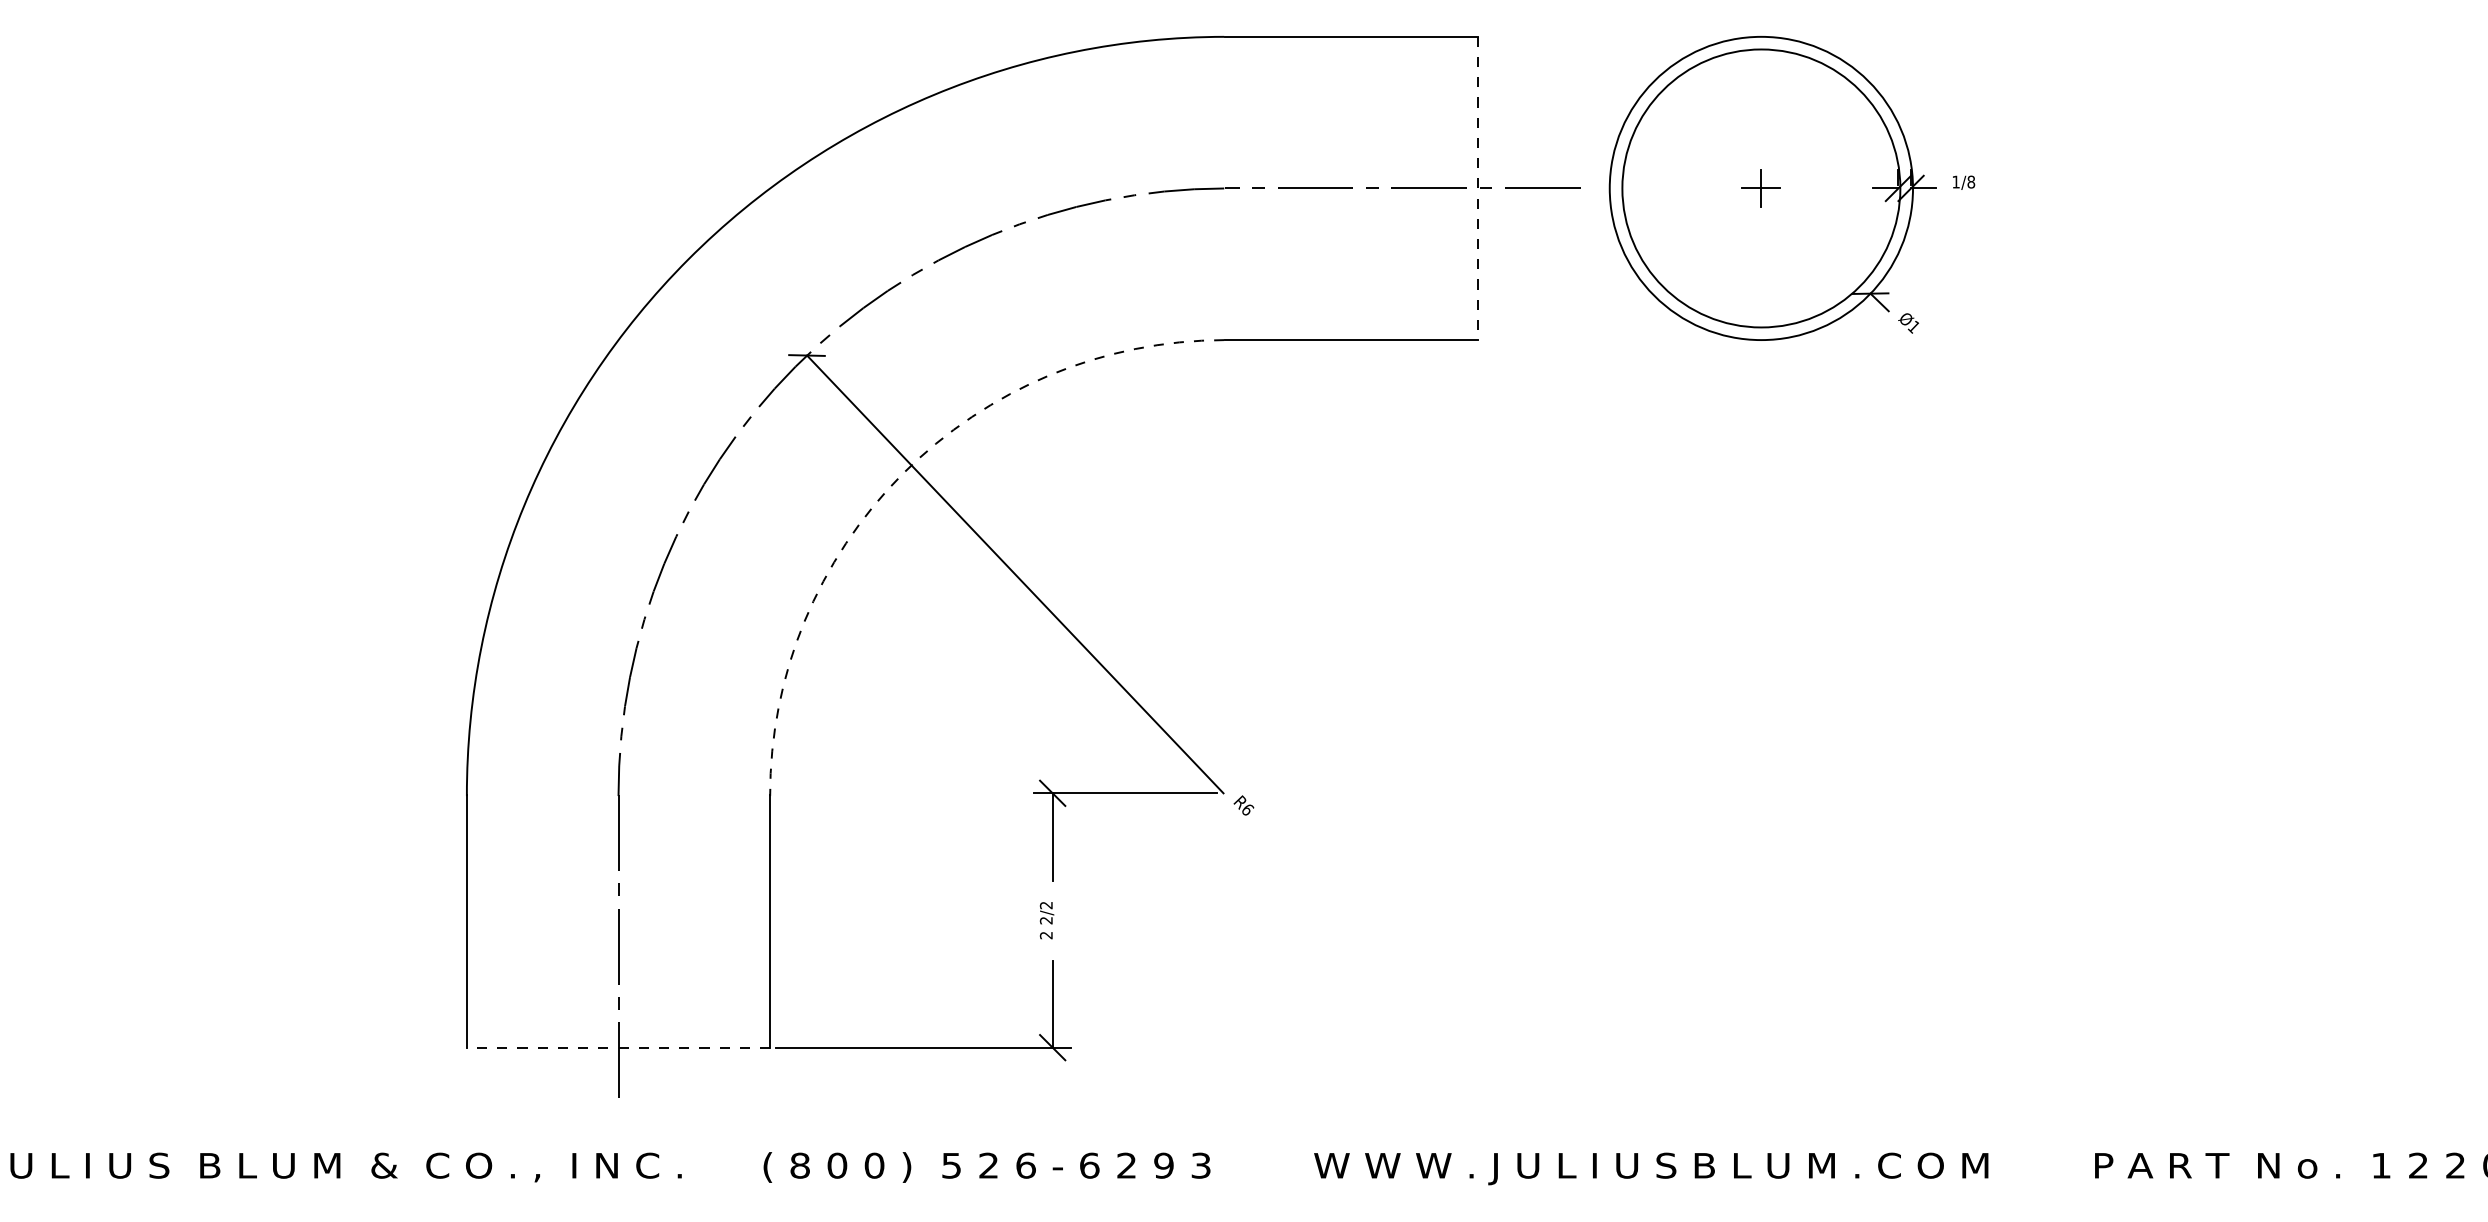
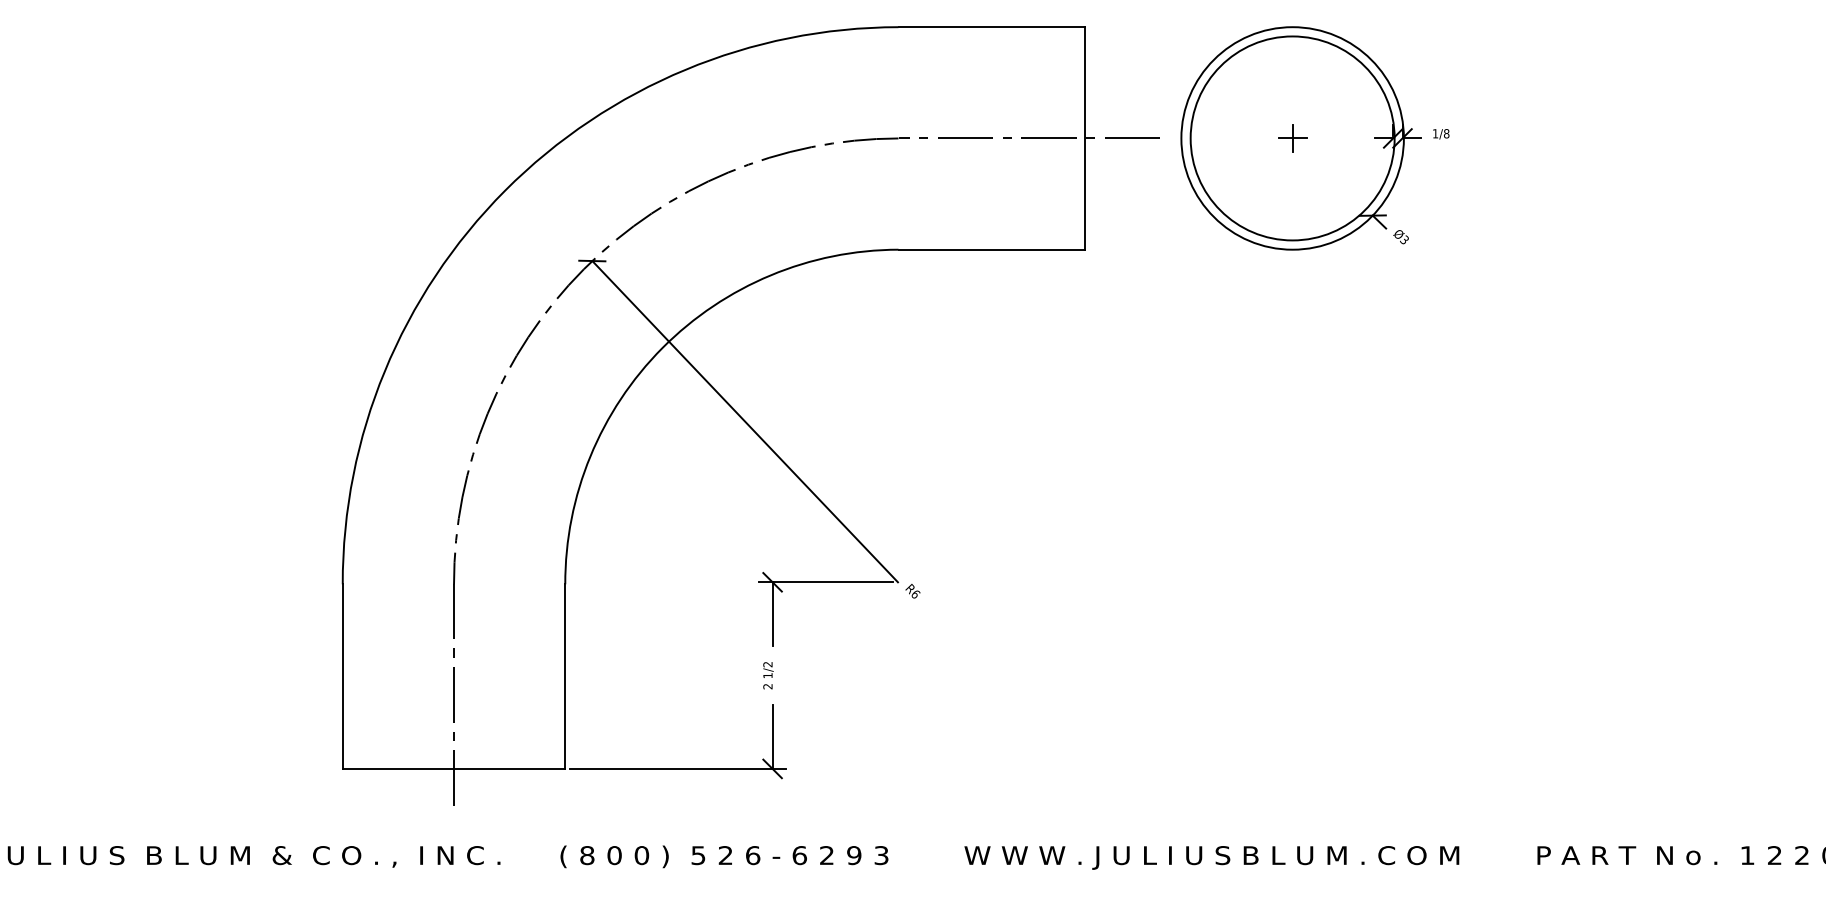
line: (1477, 188) -> (1084, 138), dashed -> solid
text: (1913, 326) -> (1404, 239), Ø1 -> Ø3
arc: (902, 474) -> (662, 348), dashed -> solid
text: (1045, 920) -> (767, 675), 2/2 -> 1/2
line: (618, 1047) -> (454, 768), dashed -> solid

